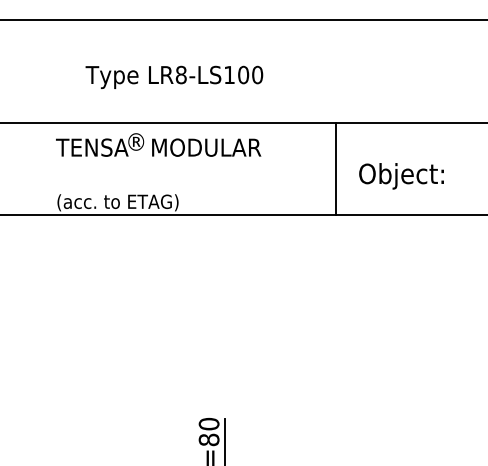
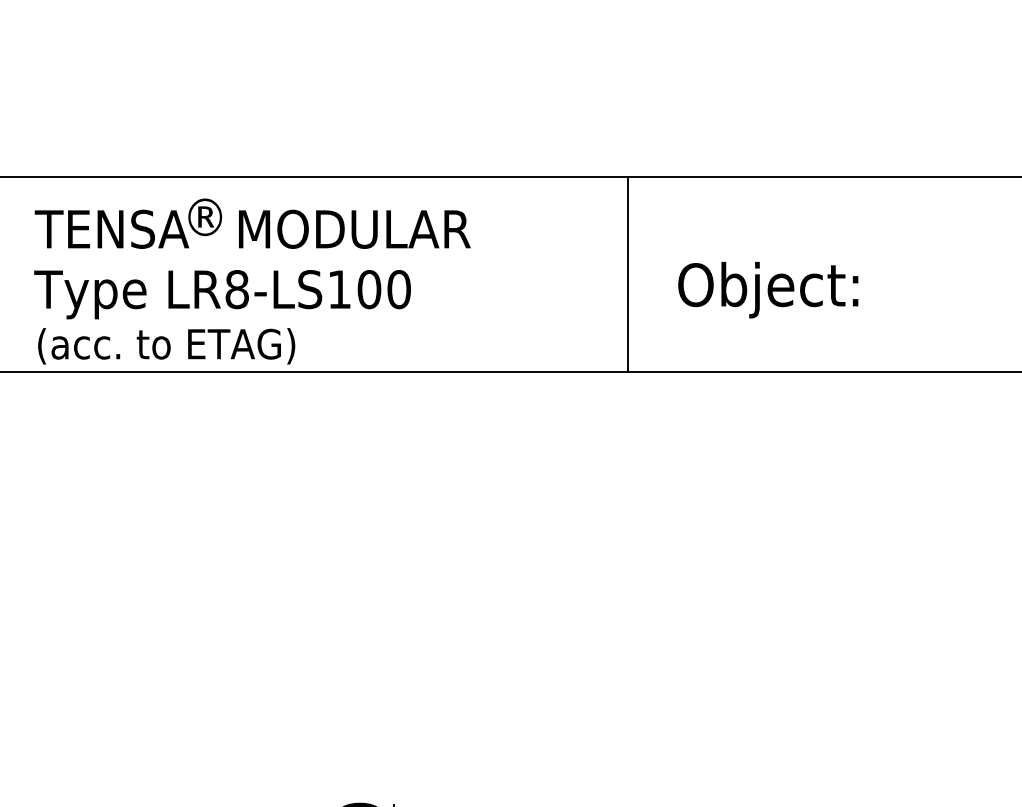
text: (174, 76) -> (222, 292), moved

